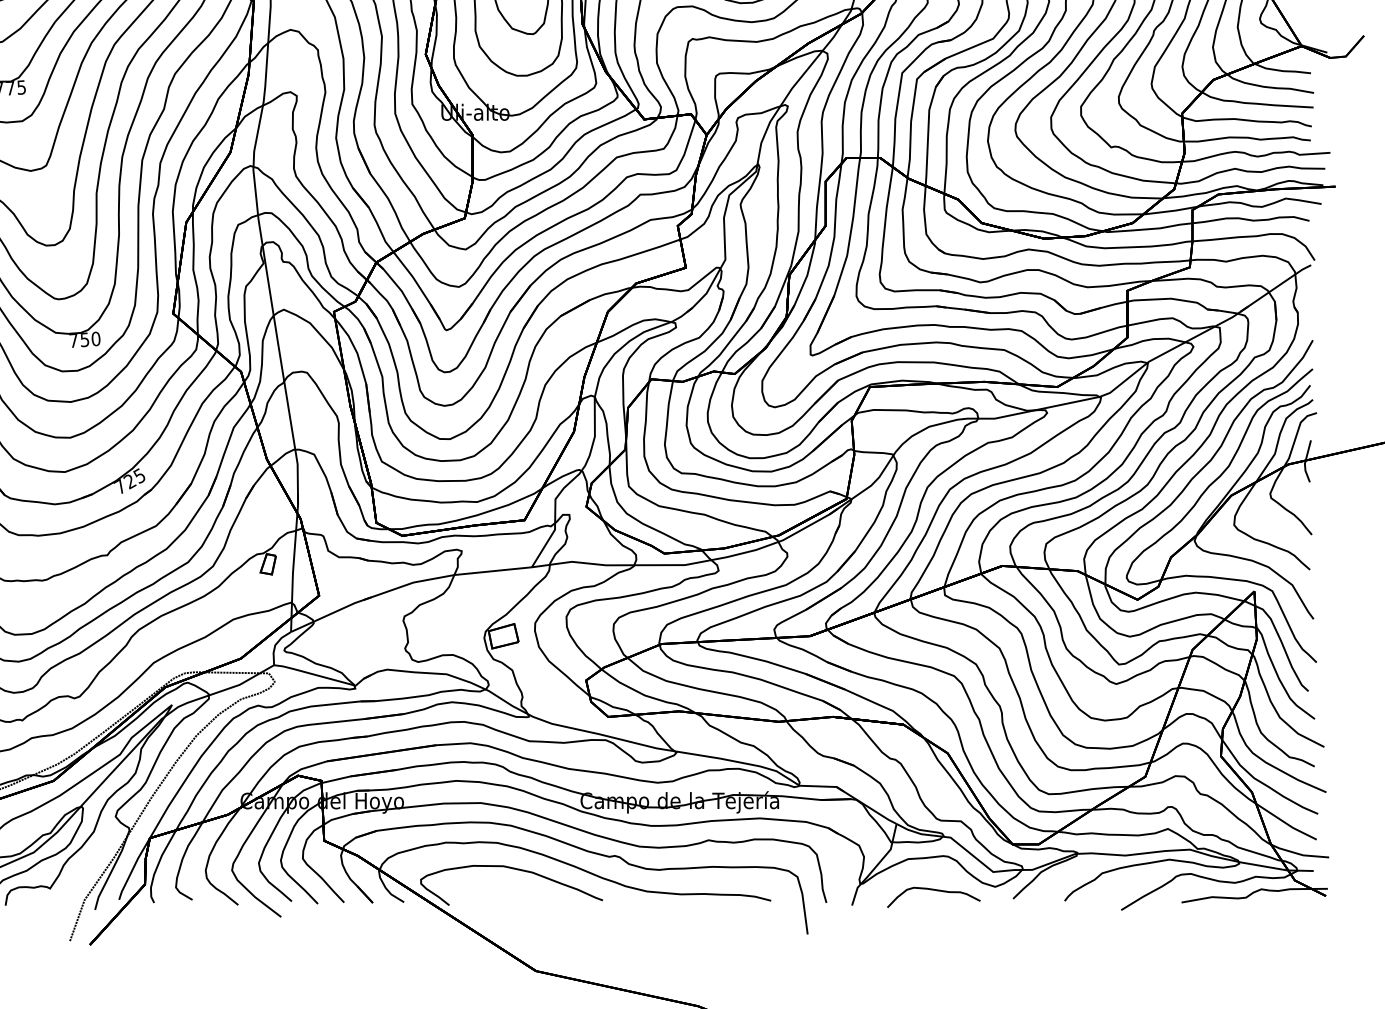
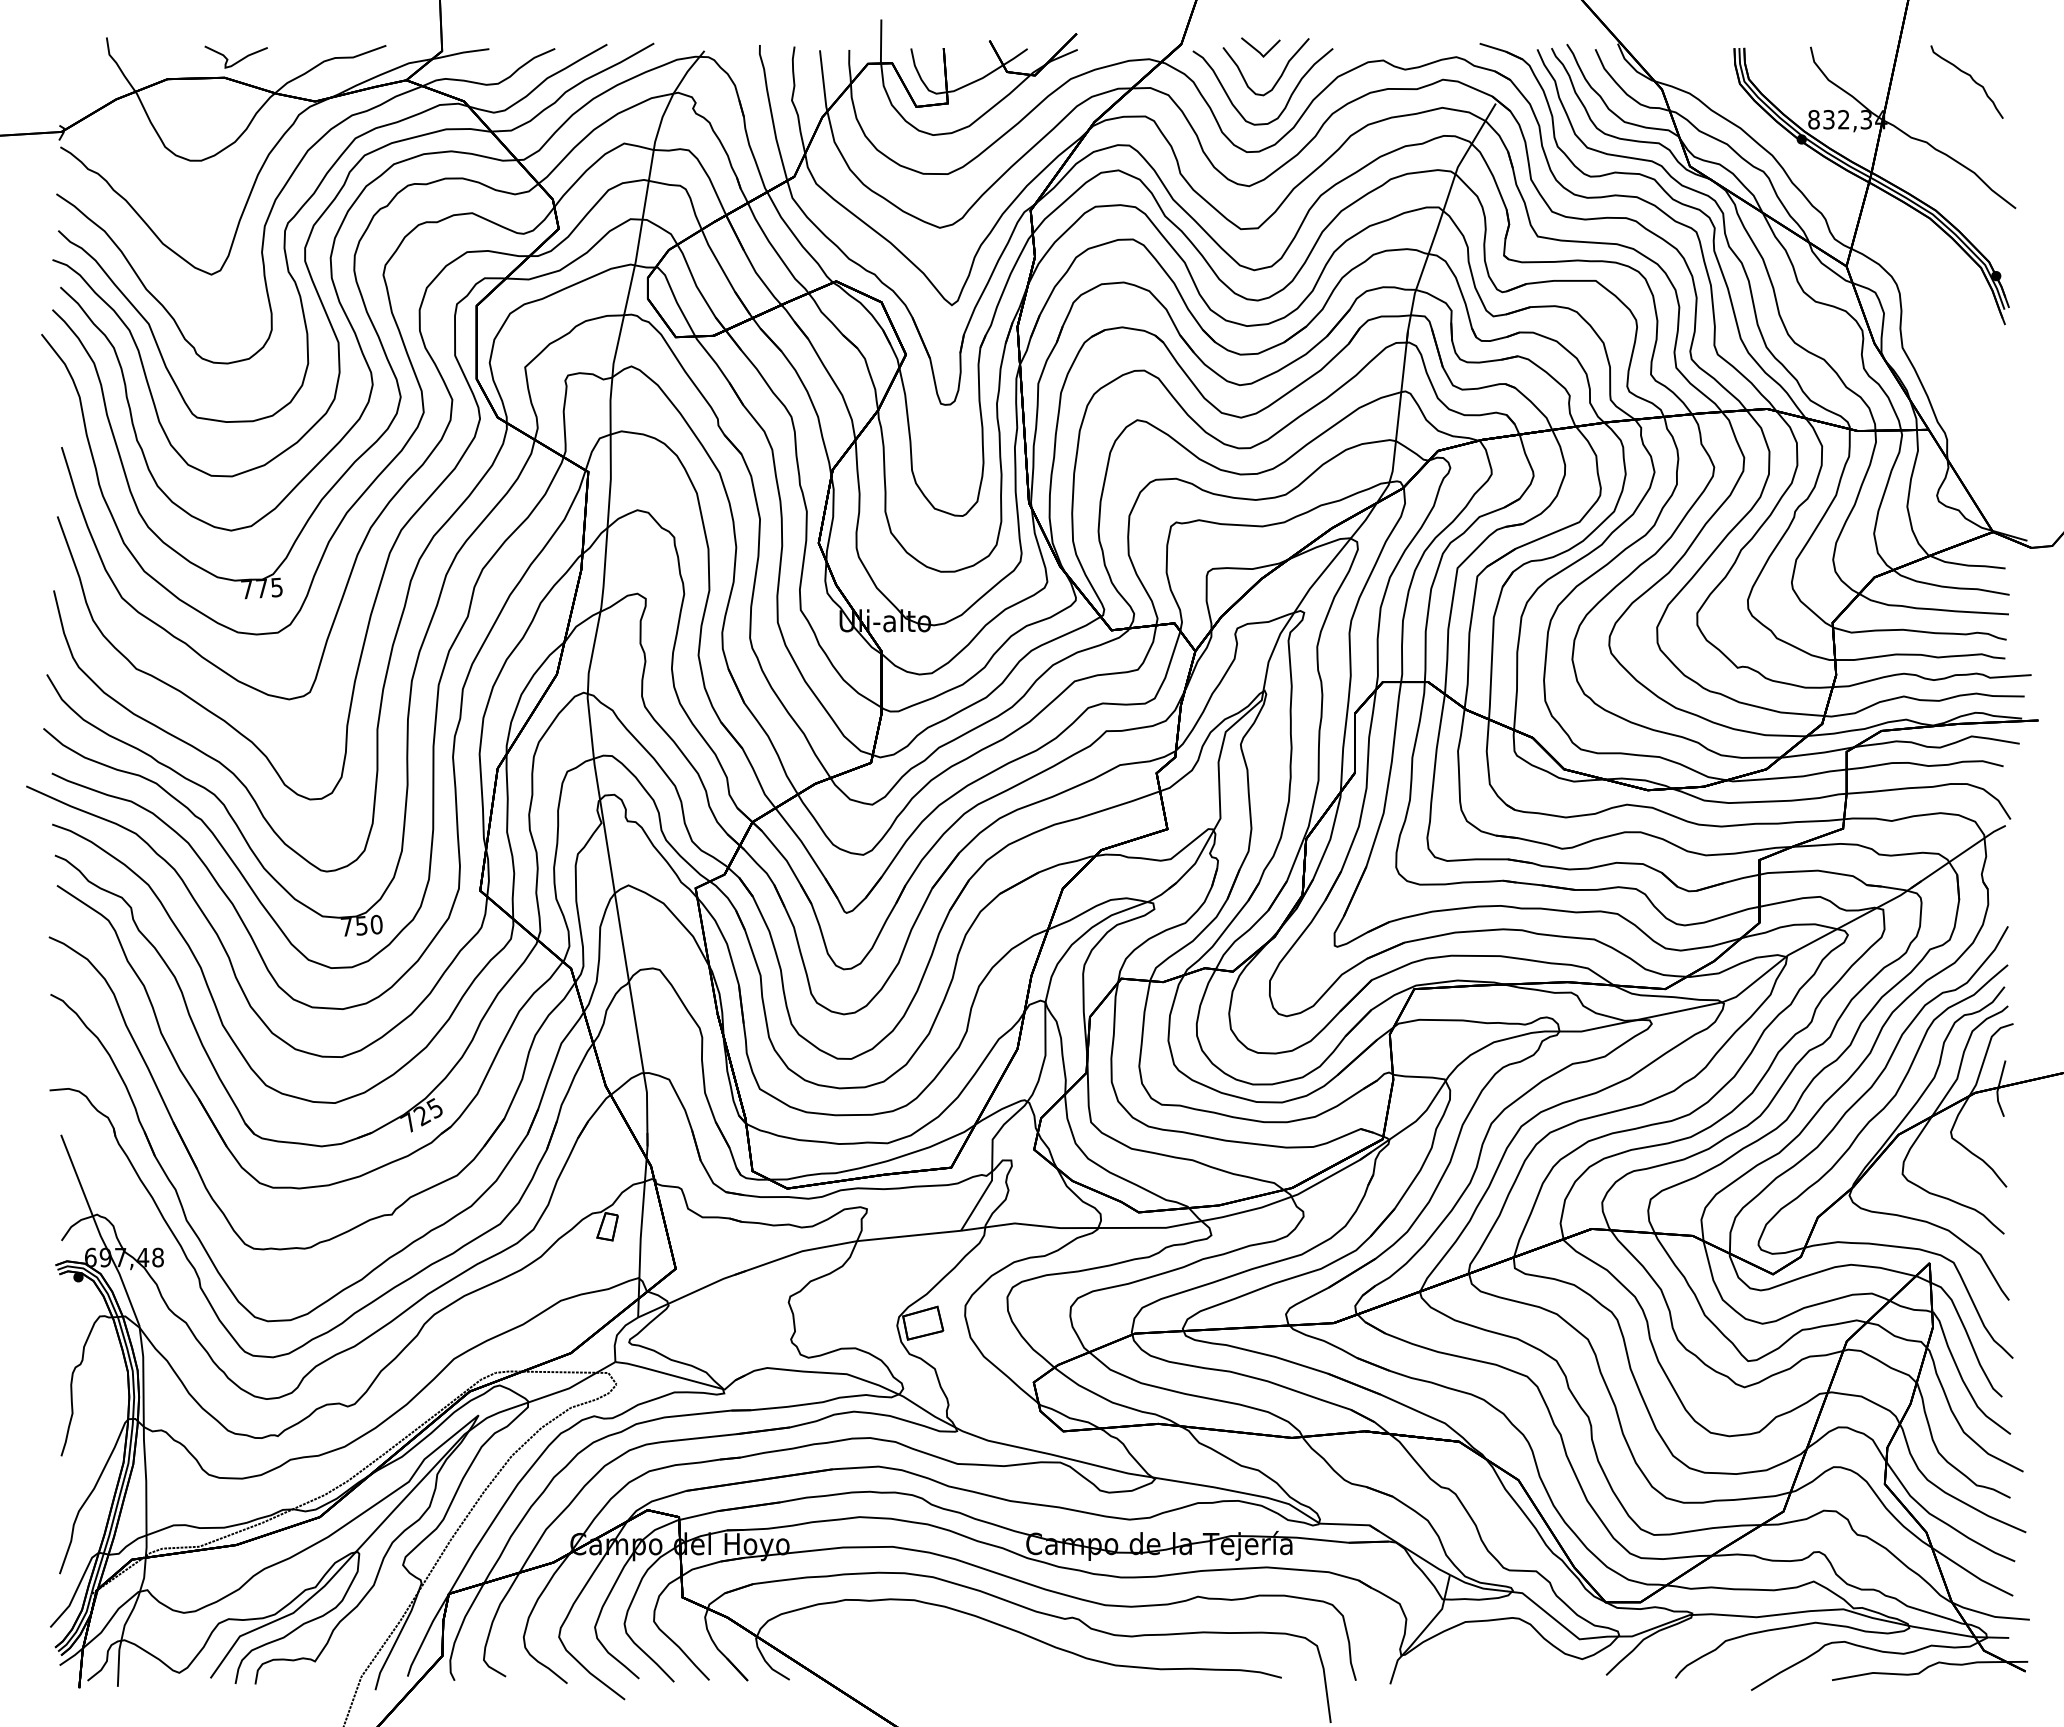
curve: (515, 869) -> (939, 1636), removed
curve: (934, 890) -> (1500, 1664), removed

